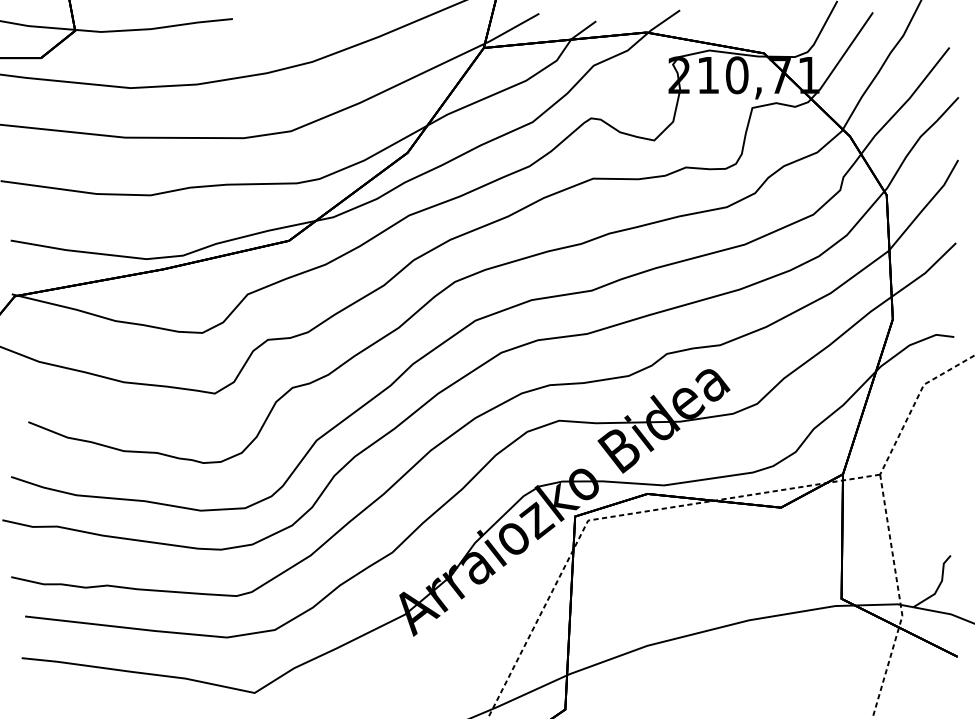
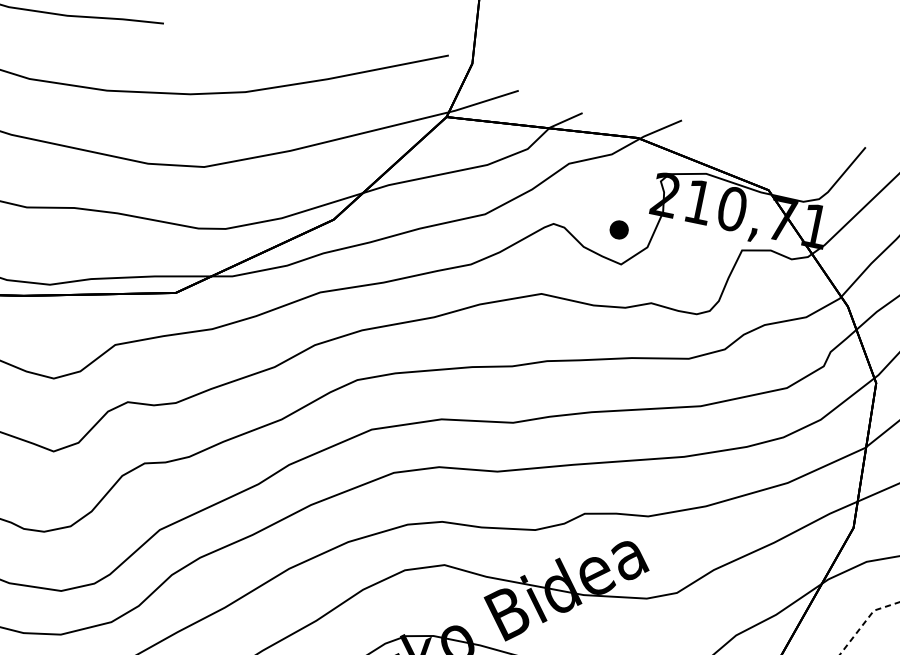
part: (646, 112) -> (618, 230), added

